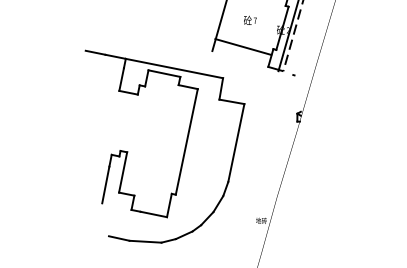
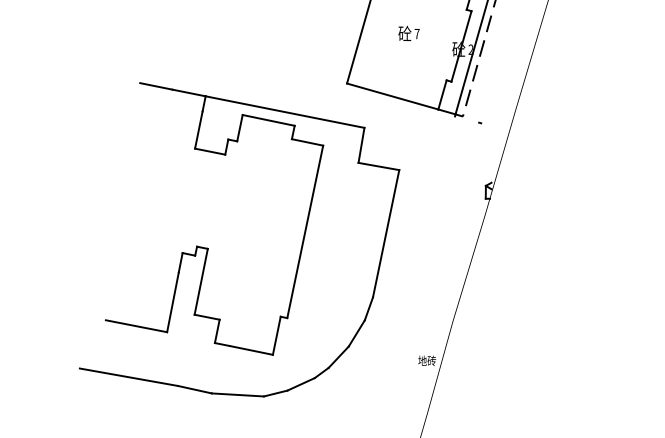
line: (243, 46) -> (392, 95), moved
line: (83, 199) -> (136, 325), added
line: (78, 230) -> (128, 376), added

